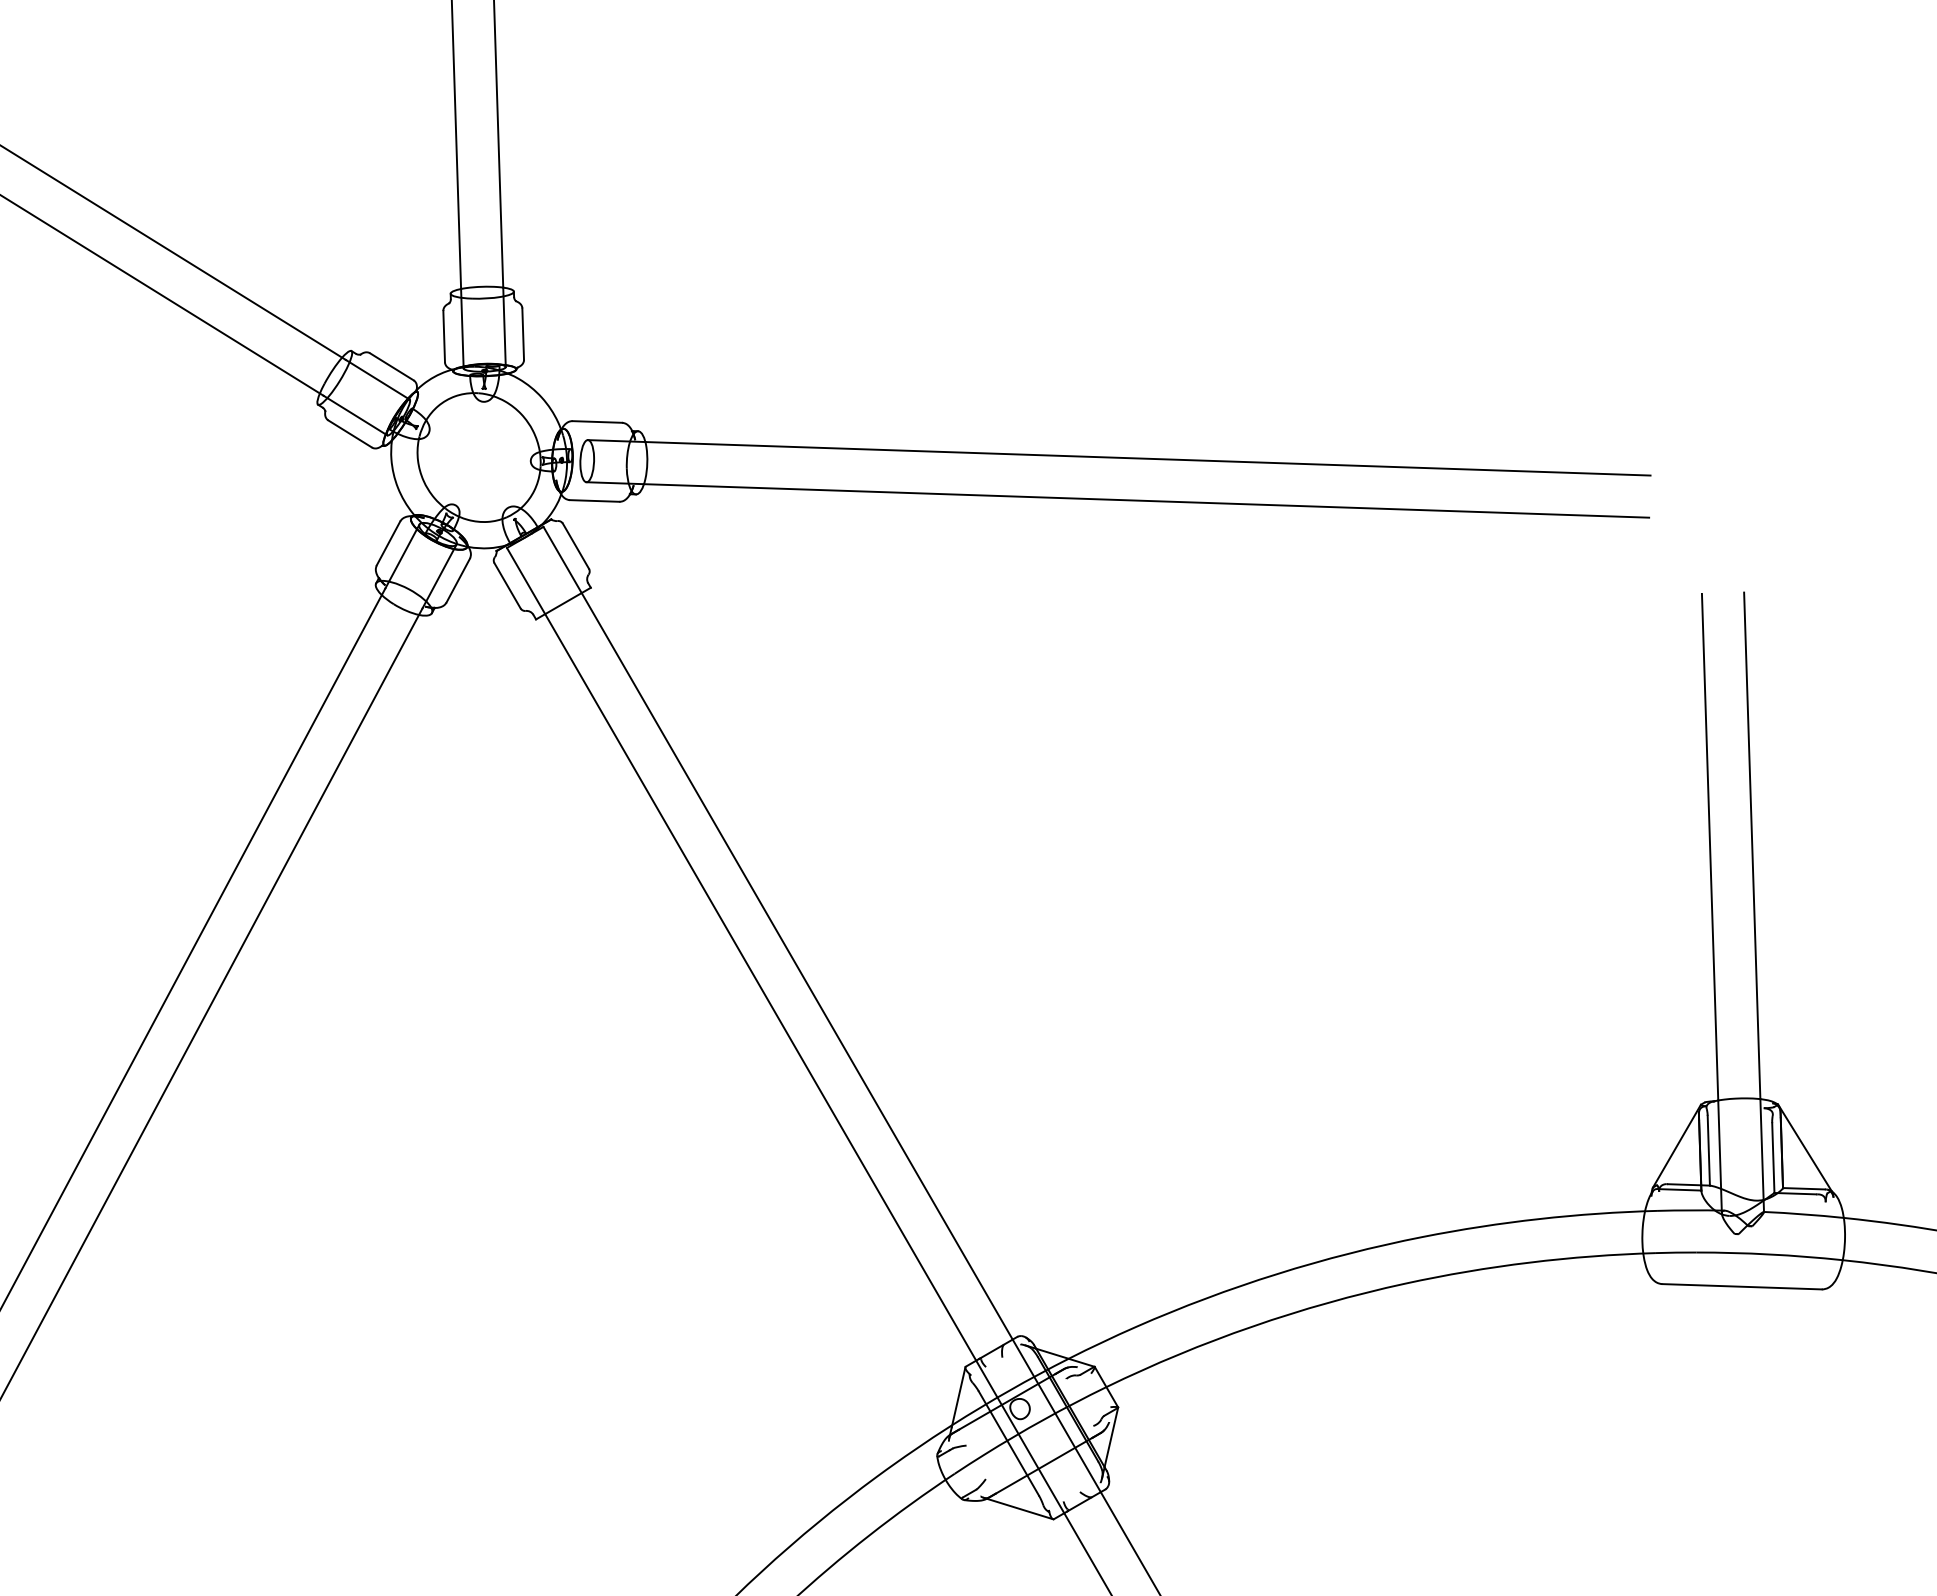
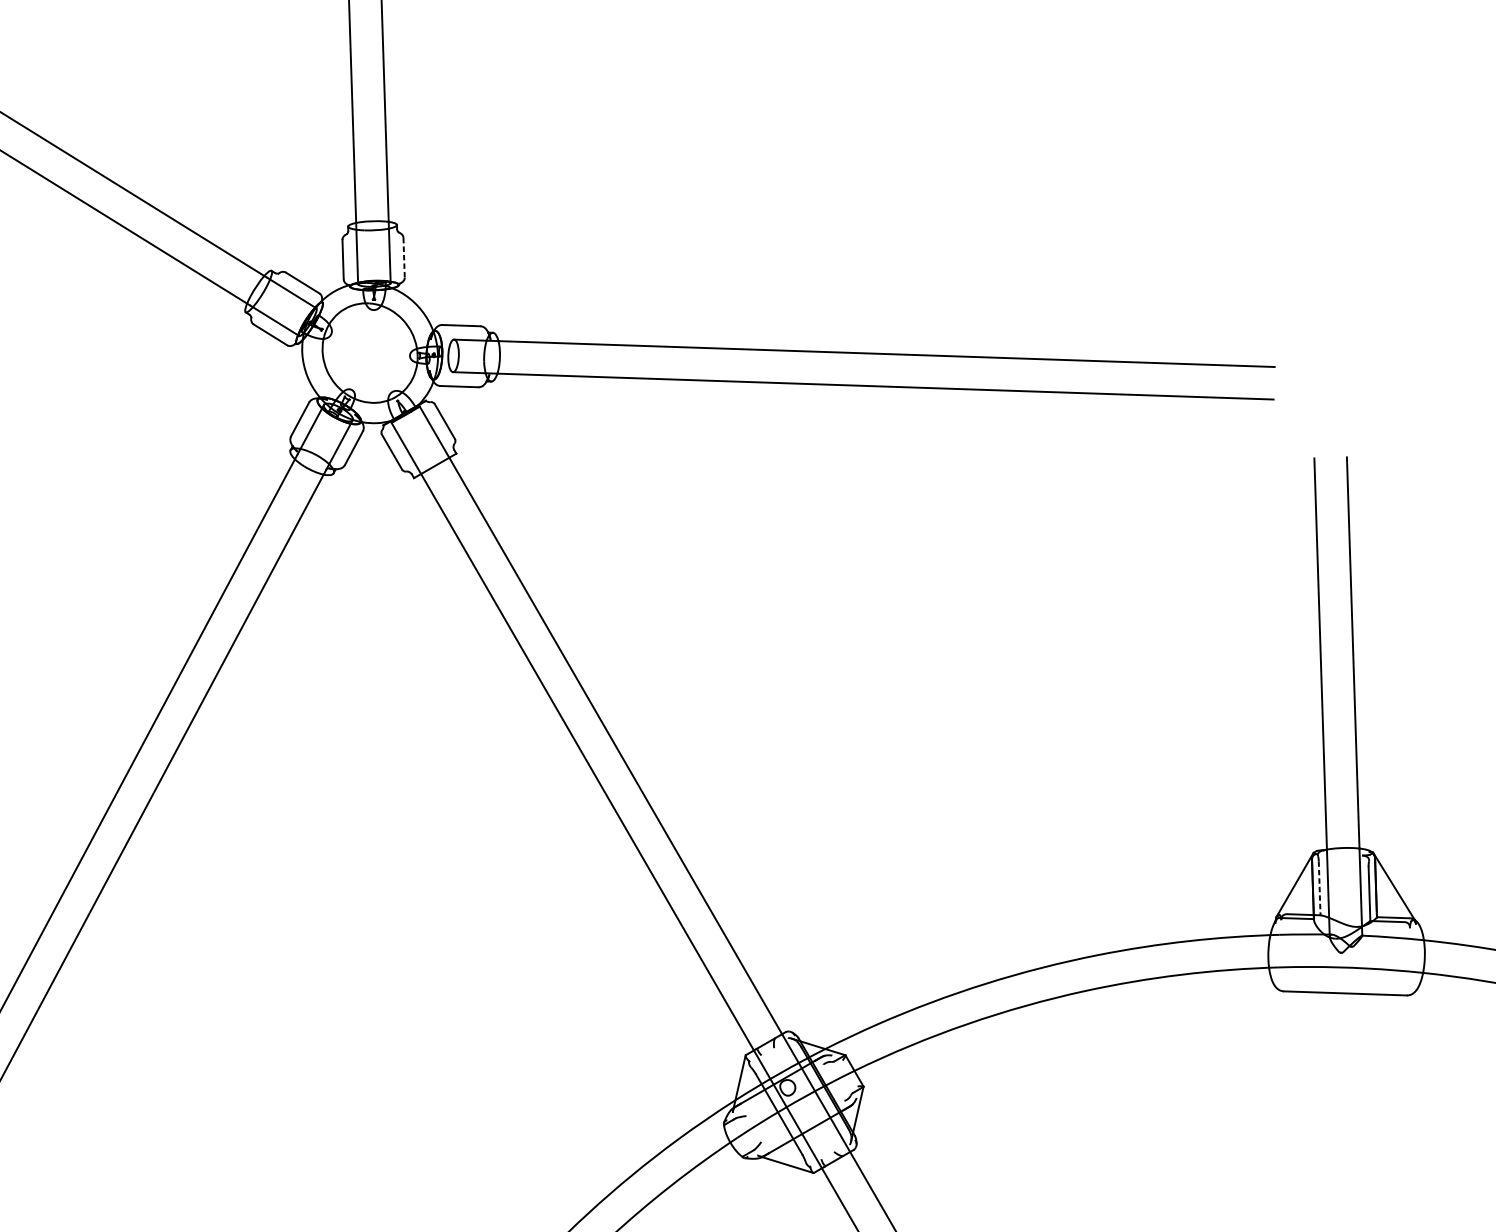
line: (523, 334) -> (404, 258), solid -> dashed
line: (1708, 1150) -> (1319, 888), solid -> dashed

